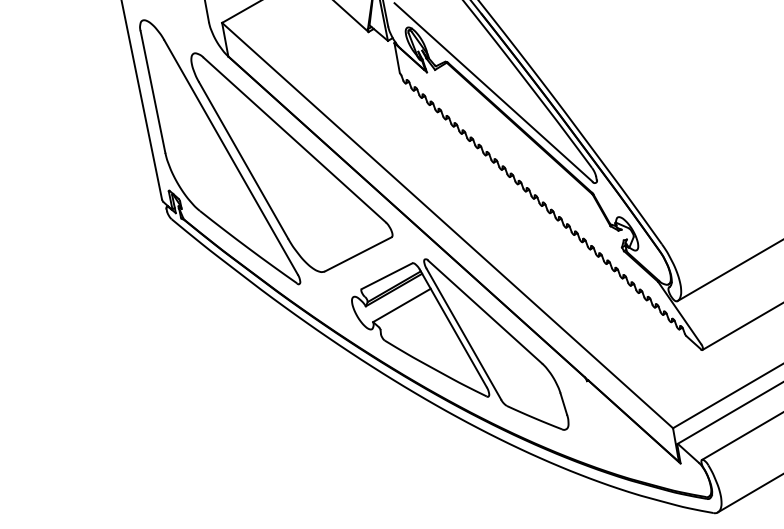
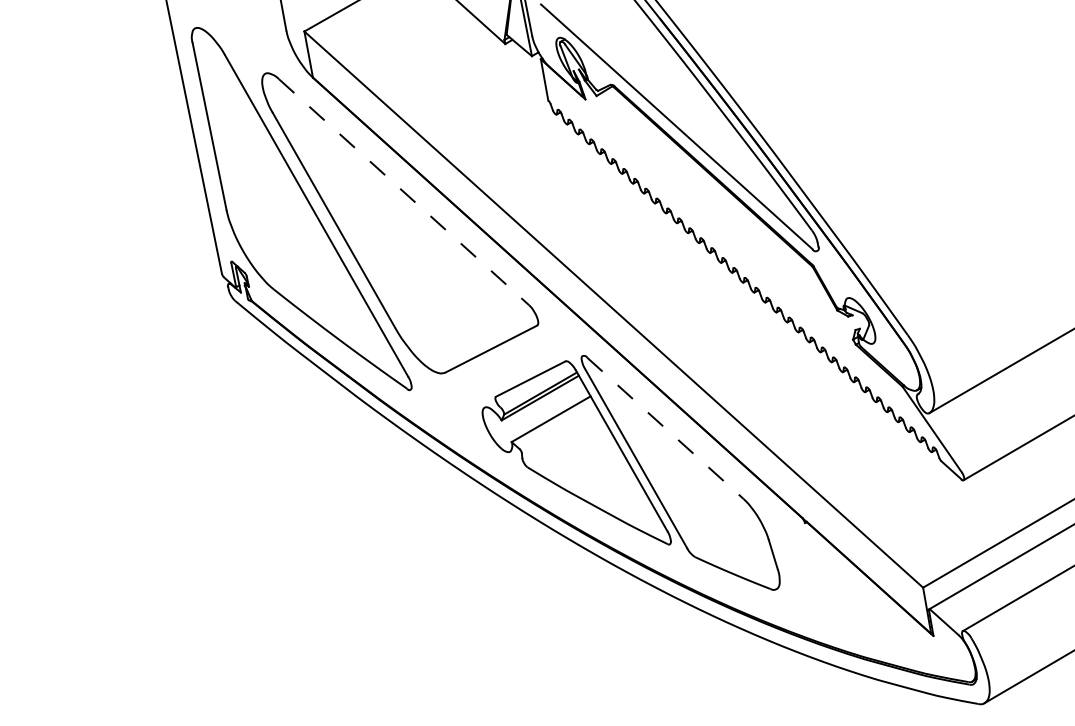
line: (295, 140) -> (404, 192), solid -> dashed
line: (485, 312) -> (665, 428), solid -> dashed

